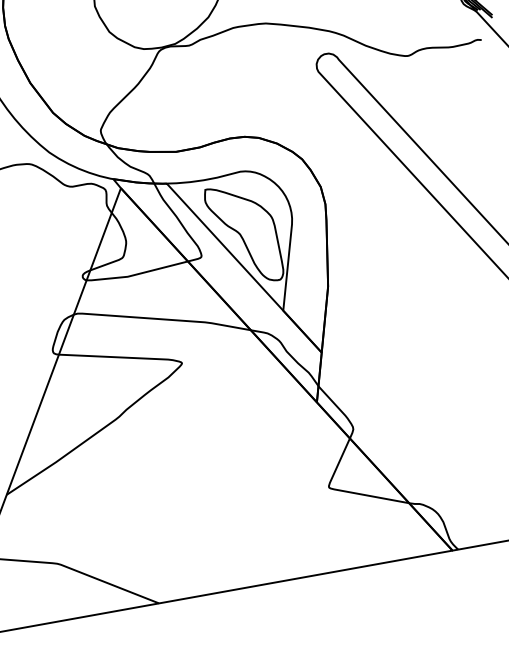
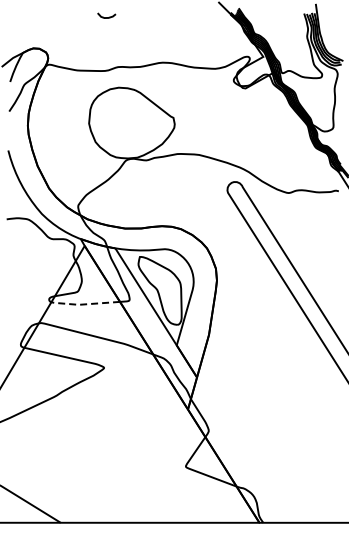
line: (134, 275) -> (83, 304), solid -> dashed

